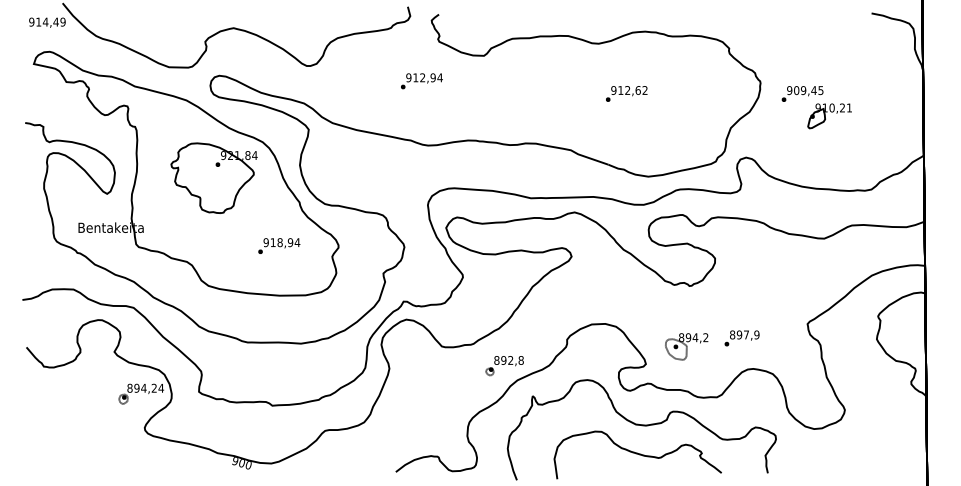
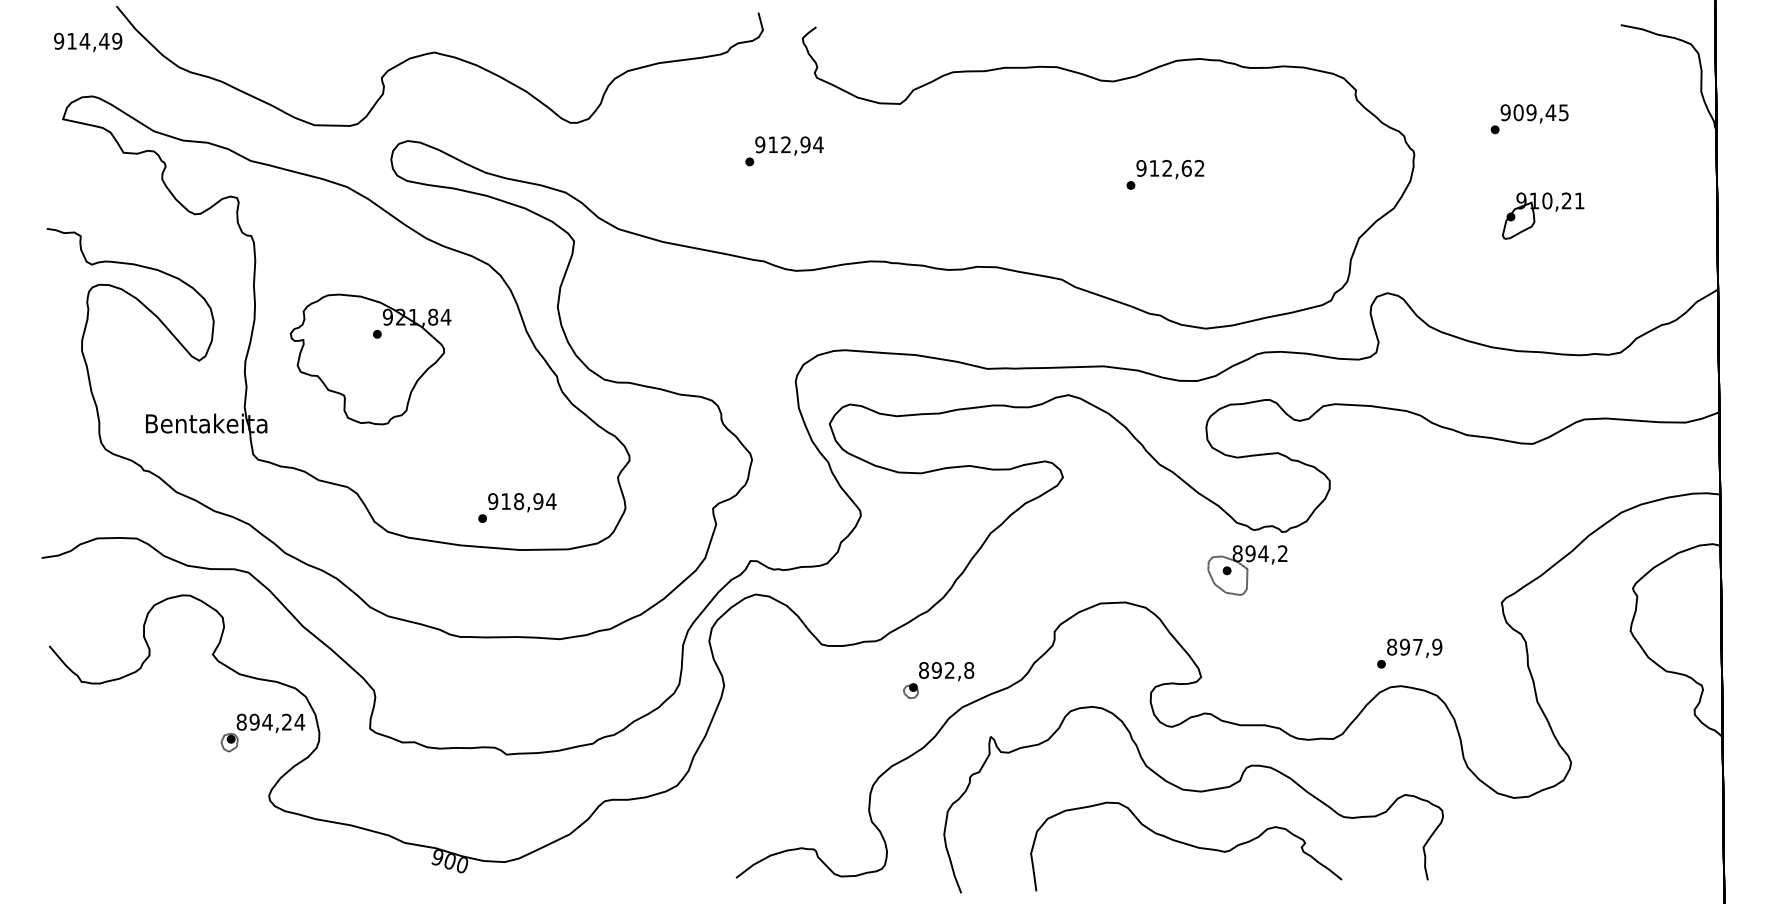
text: (802, 93) -> (1529, 118), moved
part: (213, 177) -> (369, 358), moved
text: (279, 245) -> (517, 506), moved
text: (741, 338) -> (1408, 653), moved
part: (686, 346) -> (1246, 570), moved

